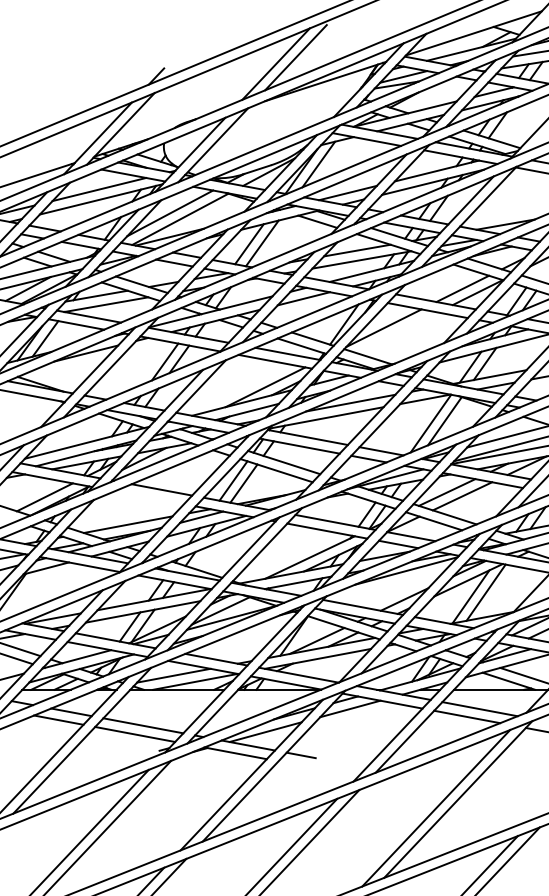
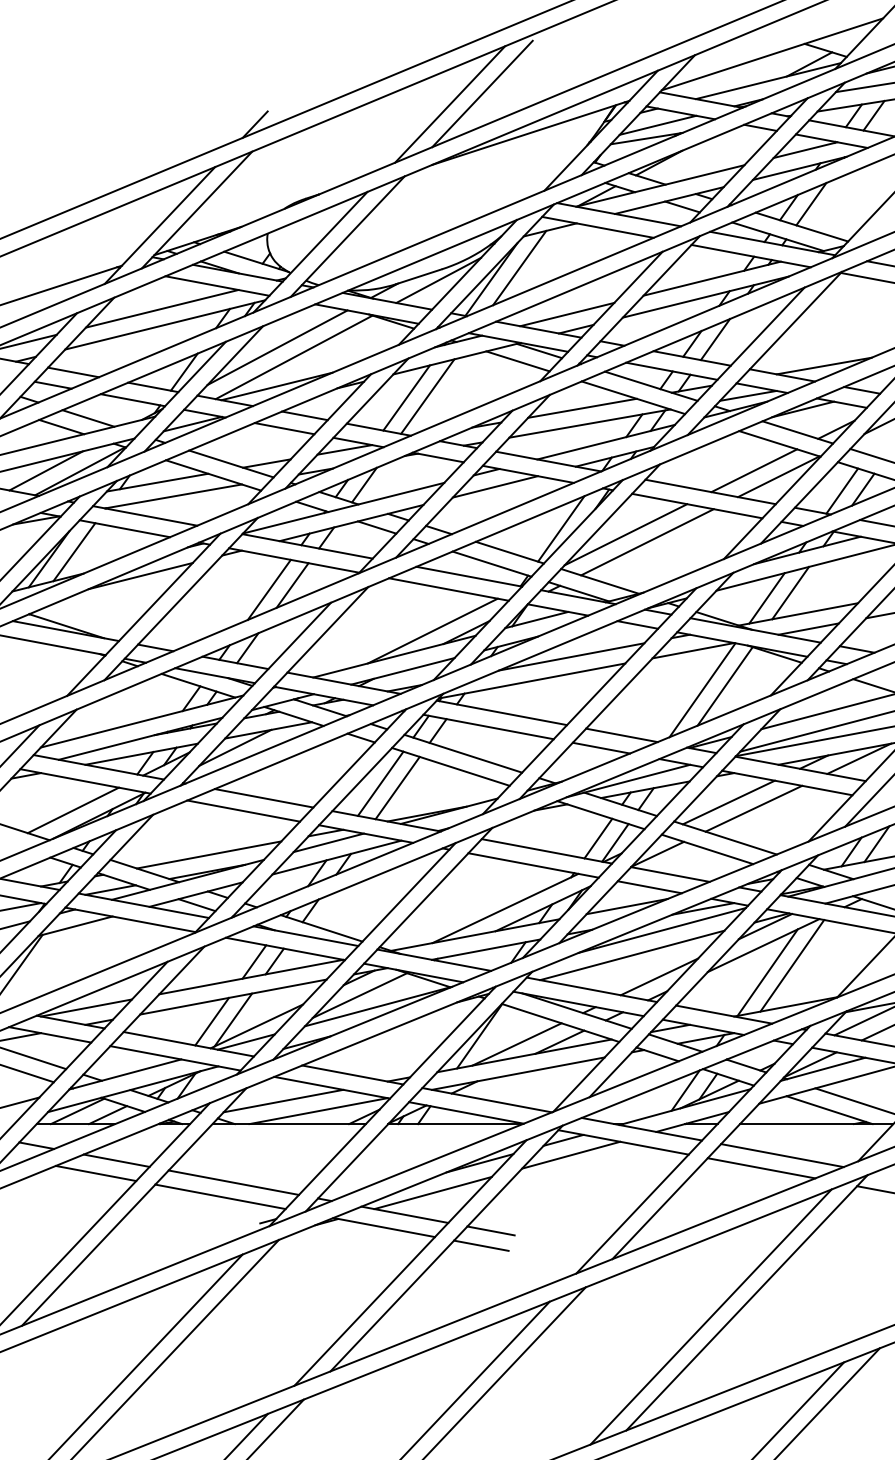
line: (396, 332) -> (646, 541), added
line: (148, 497) -> (242, 810), added
line: (387, 586) -> (631, 955), added
line: (295, 764) -> (481, 1245), added

